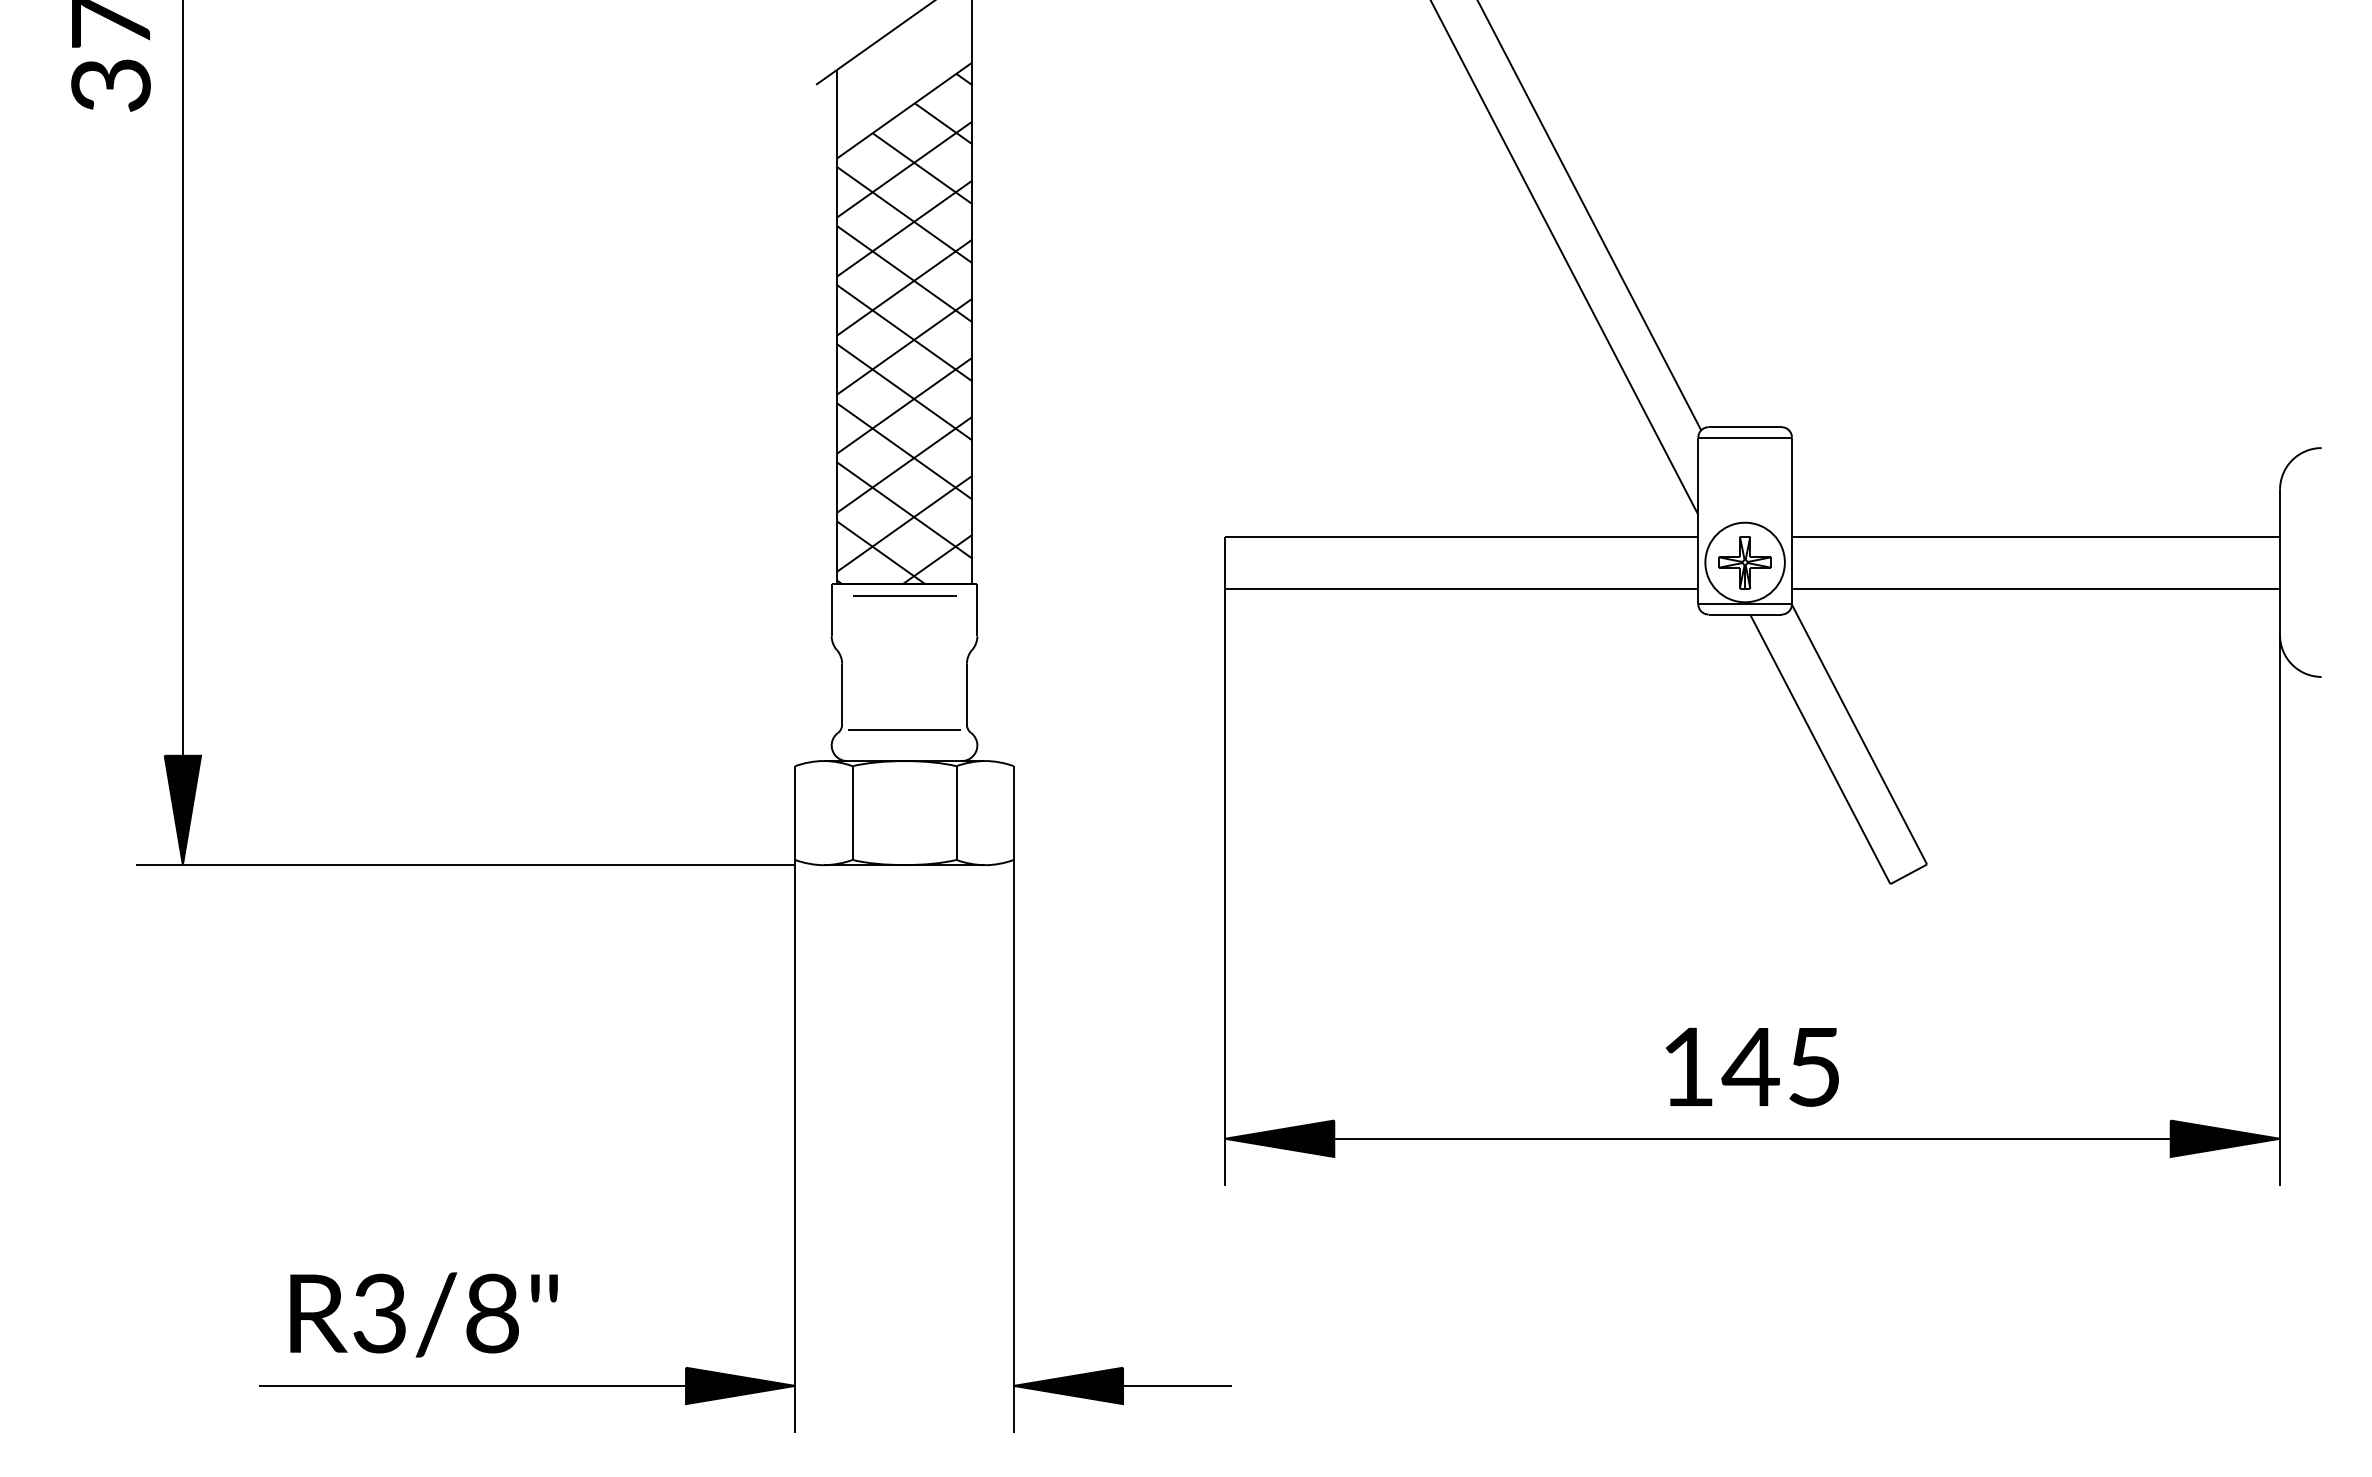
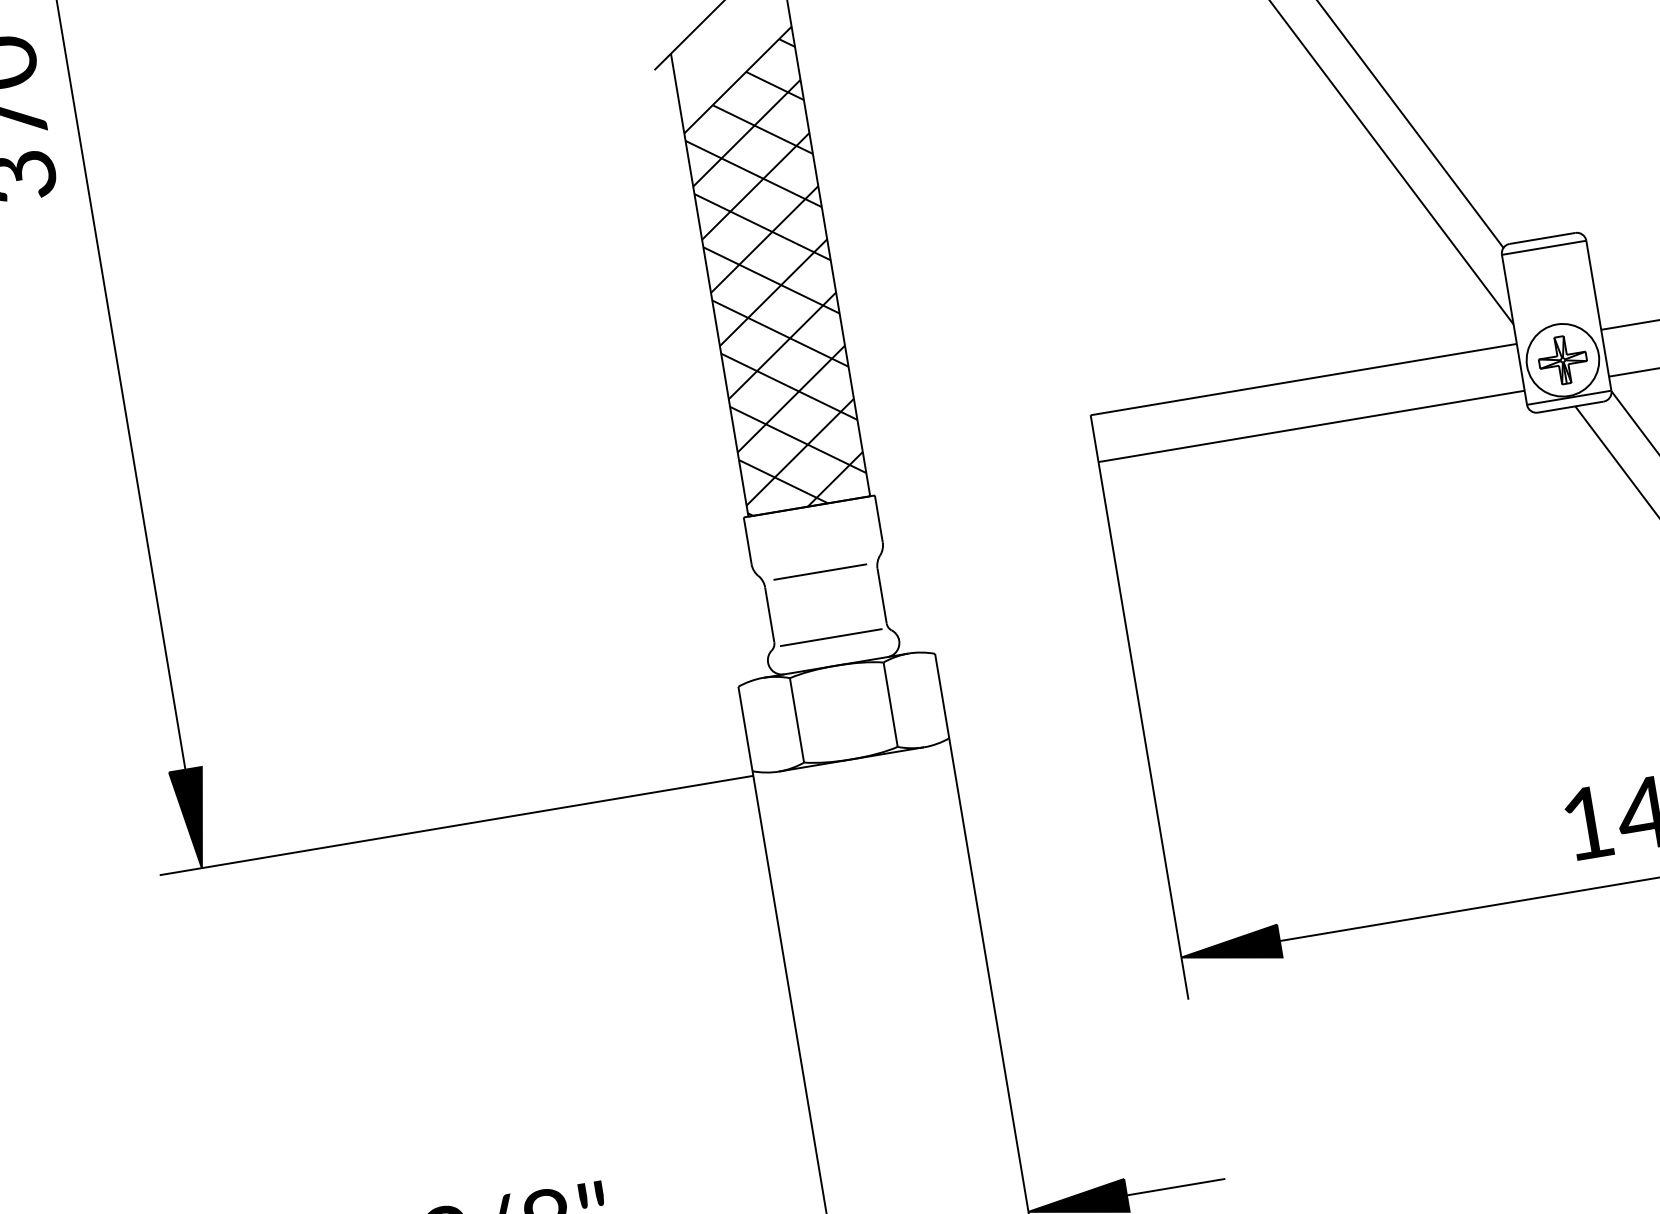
line: (904, 595) -> (820, 571), moved

